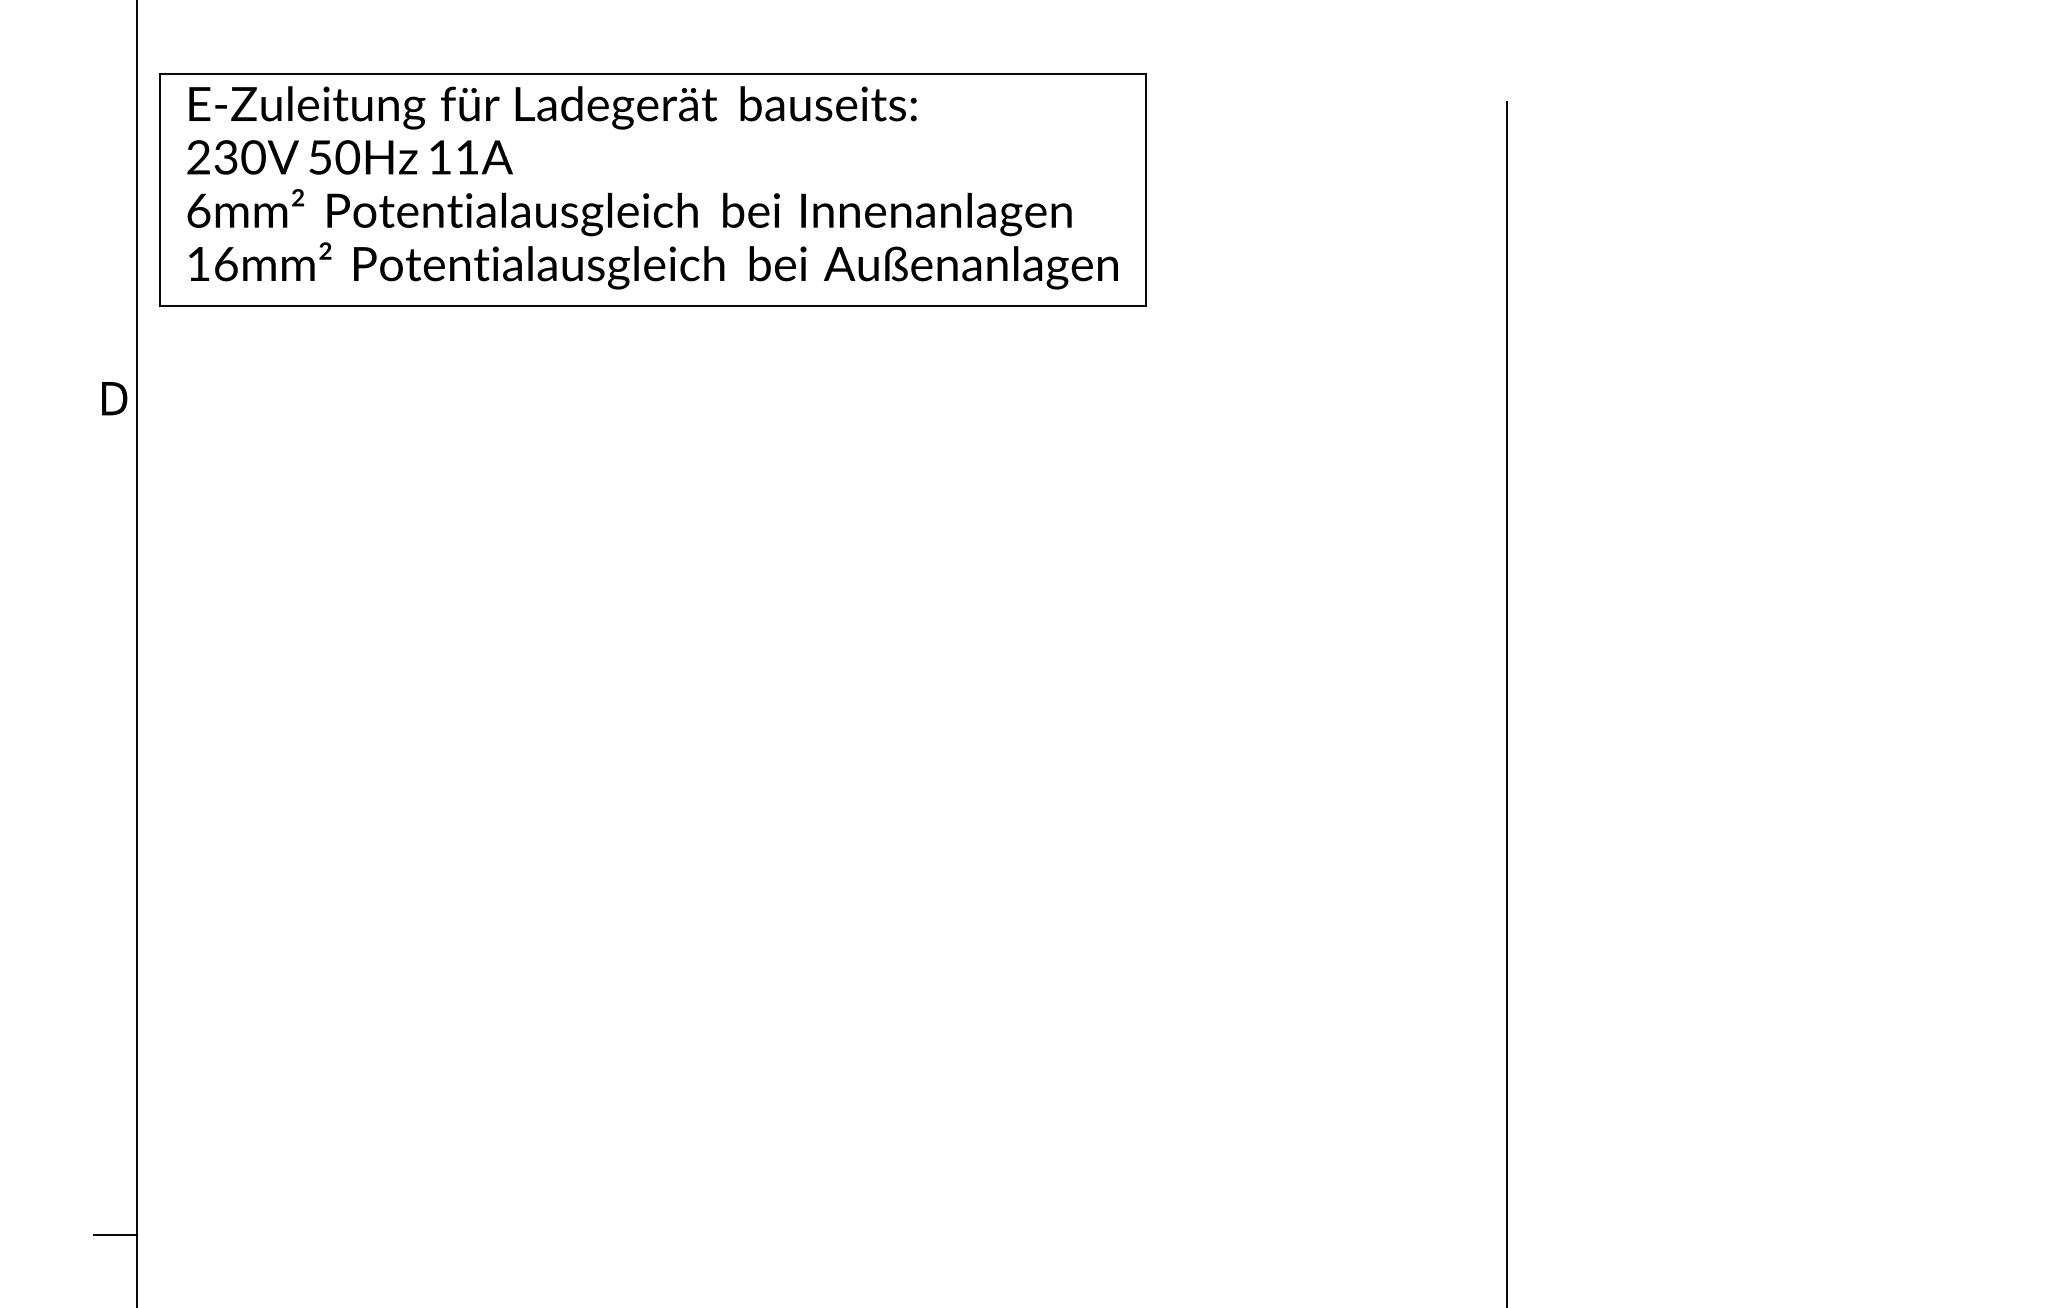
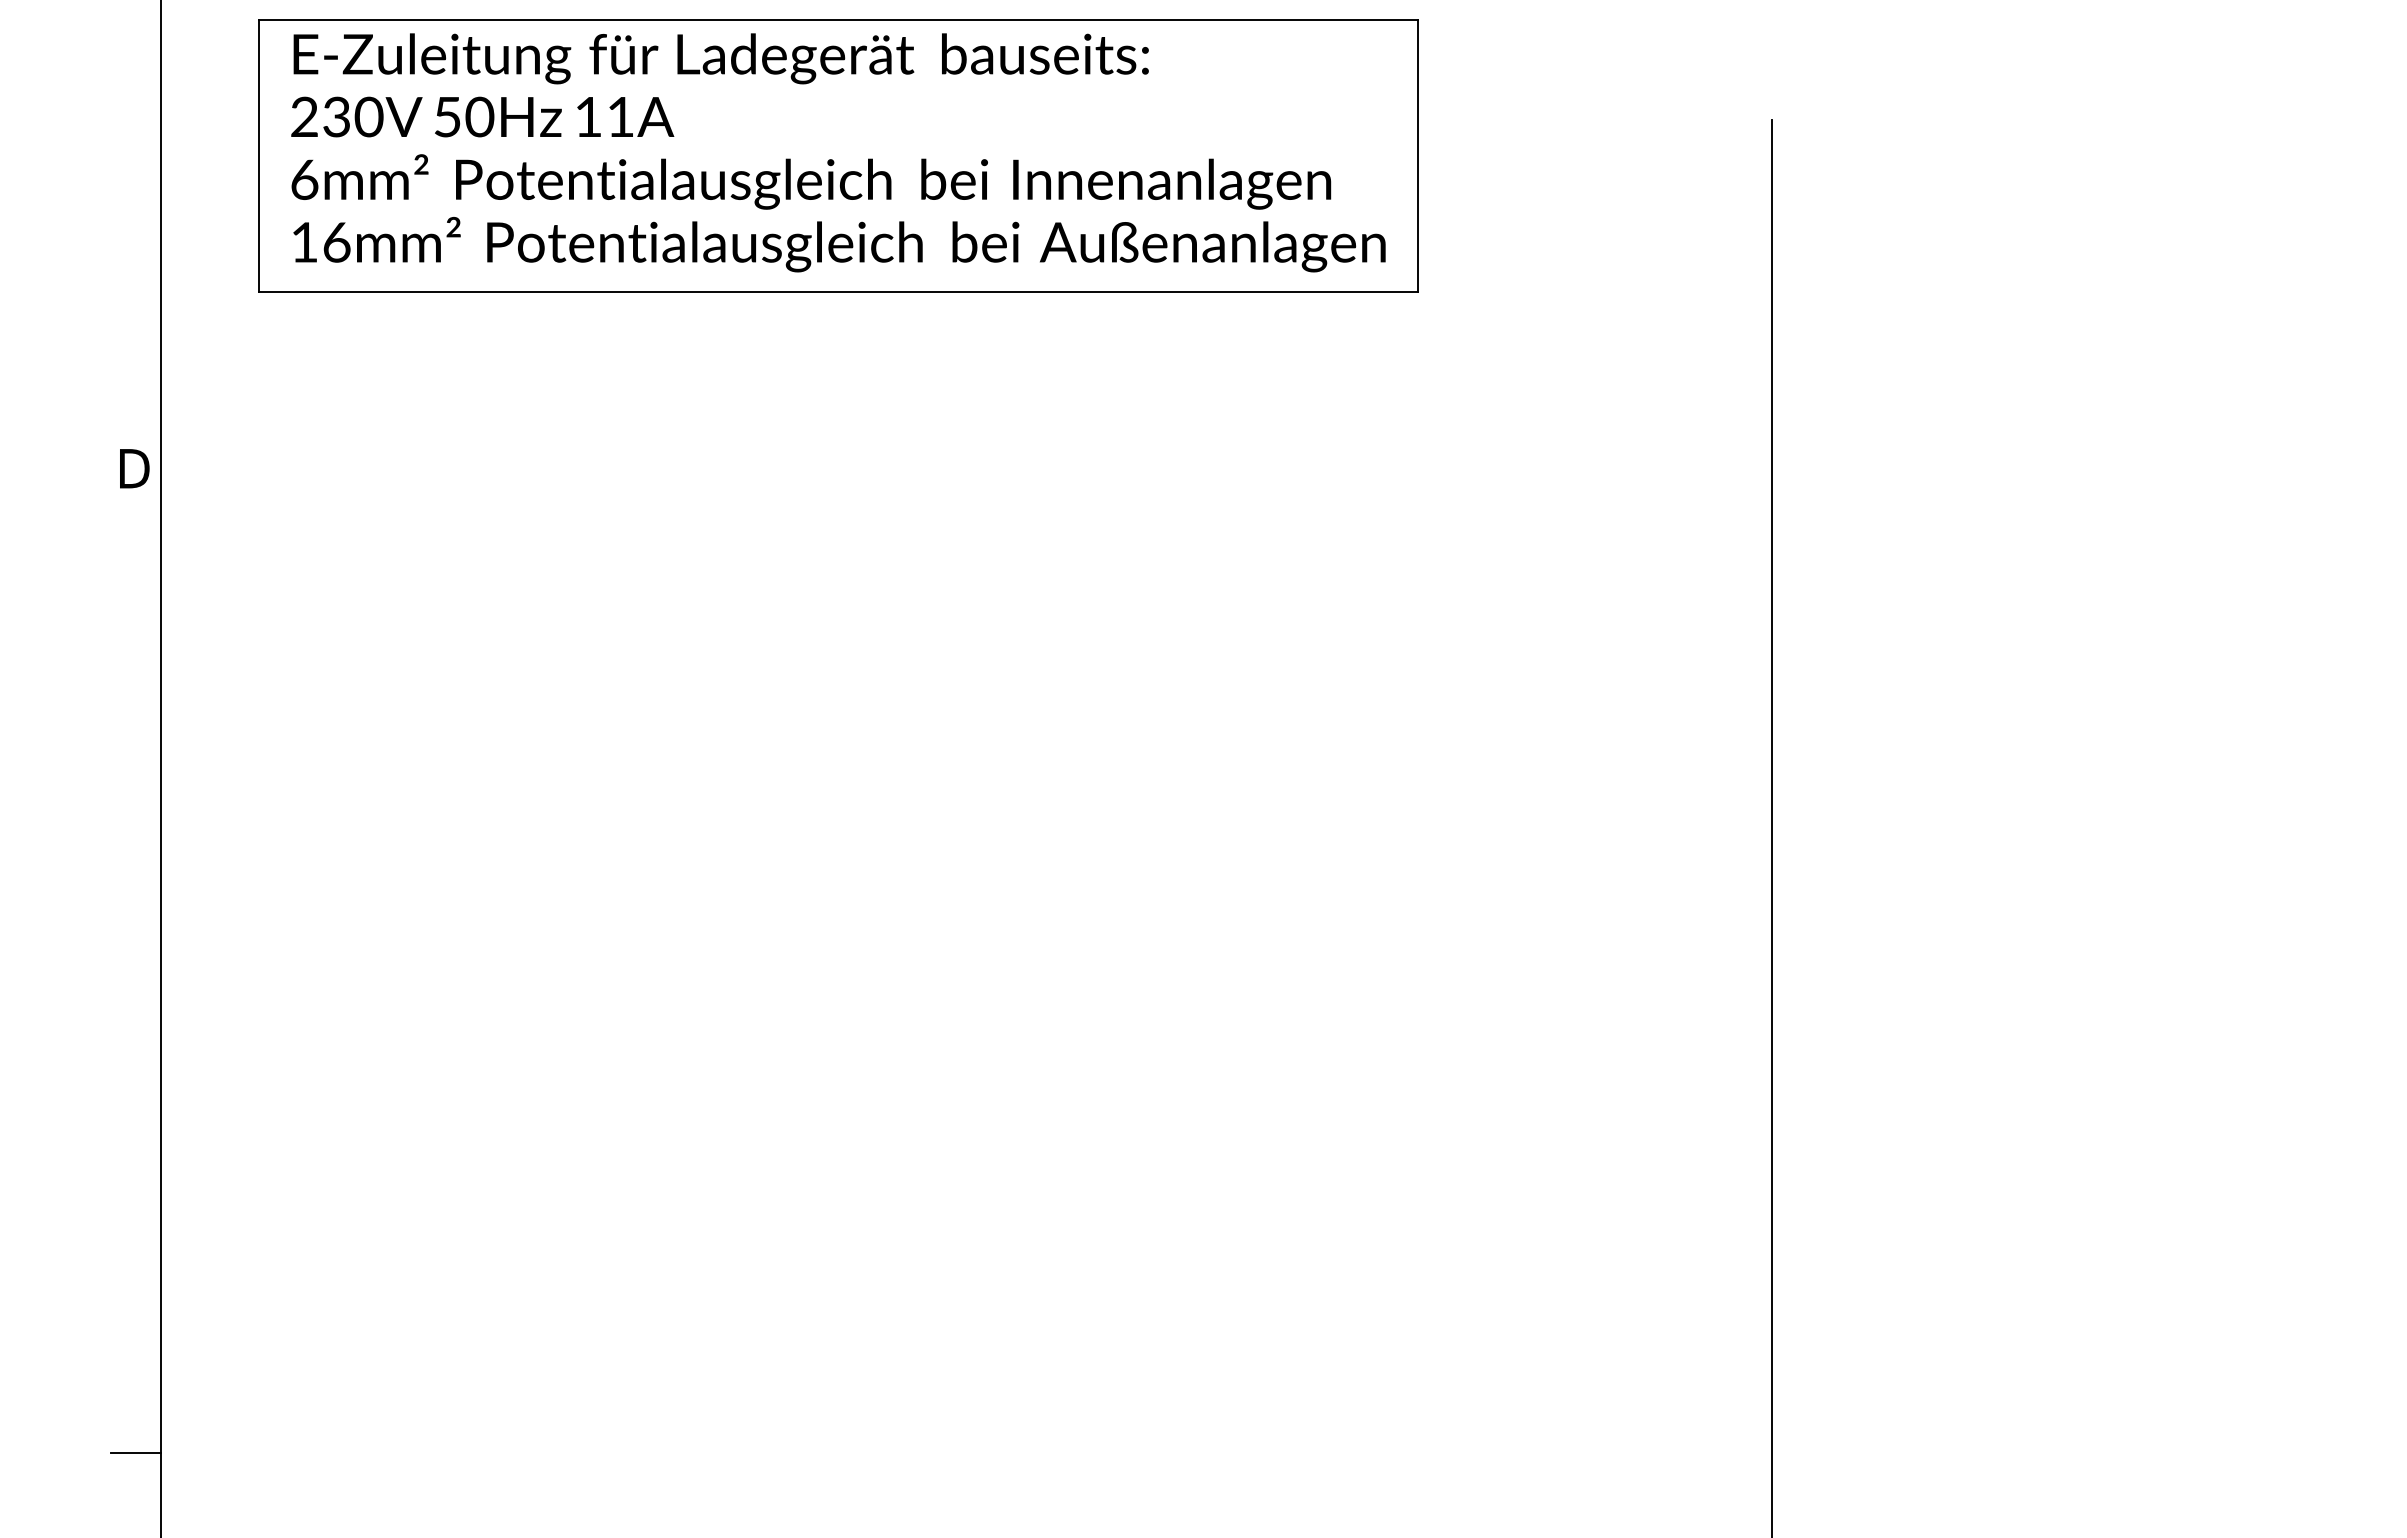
part: (652, 190) -> (838, 155), moved

